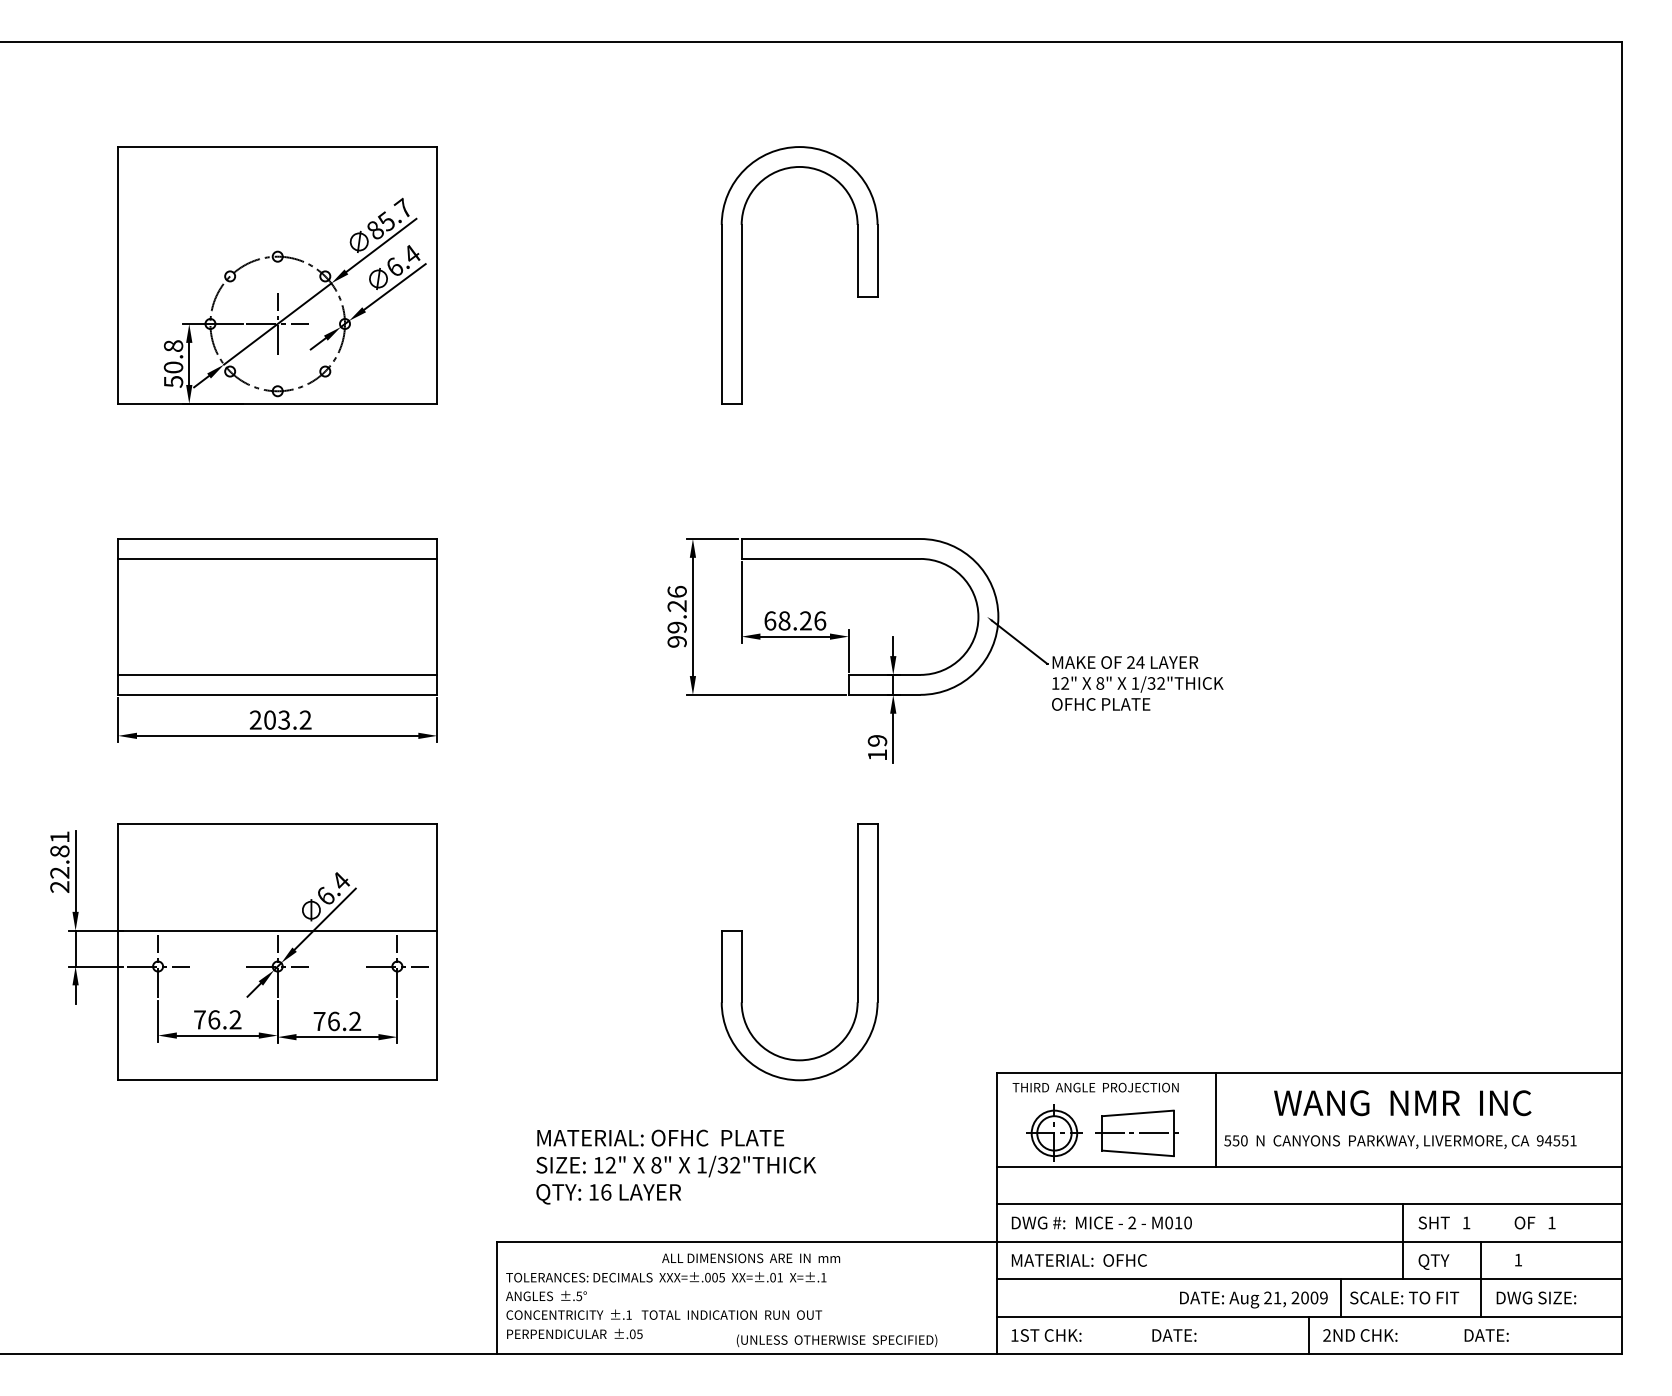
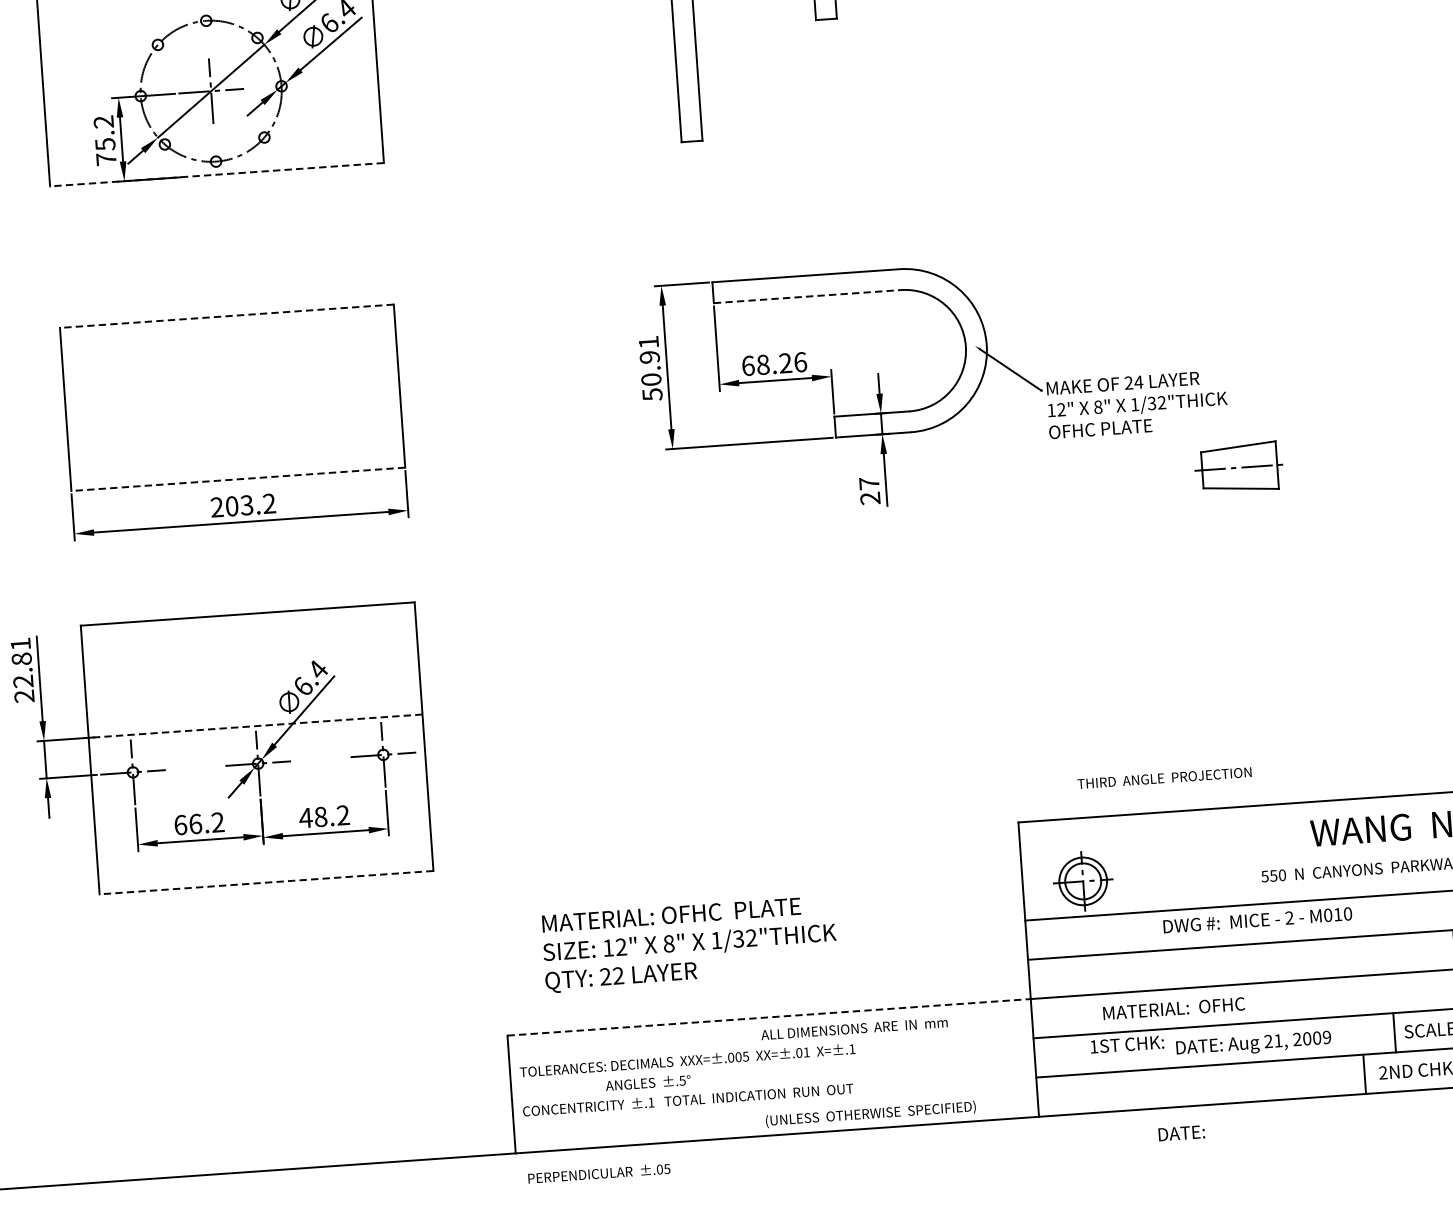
text: (173, 363) -> (104, 140), 50.8 -> 75.2
line: (277, 403) -> (216, 174), solid -> dashed
line: (277, 539) -> (226, 316), solid -> dashed
line: (277, 558) -> (228, 336), removed
line: (831, 558) -> (807, 296), solid -> dashed
text: (676, 616) -> (649, 368), 99.26 -> 50.91
line: (277, 674) -> (236, 458), removed
line: (277, 694) -> (238, 478), solid -> dashed
text: (877, 747) -> (869, 490), 19 -> 27
line: (277, 930) -> (255, 725), solid -> dashed
part: (742, 952) -> (743, 714), removed
text: (199, 1019) -> (180, 824), 76.2 -> 66.2
text: (326, 1020) -> (313, 816), 76.2 -> 48.2
line: (277, 1080) -> (266, 882), solid -> dashed
text: (1095, 1087) -> (1164, 778), moved
line: (1215, 1119) -> (1250, 855), removed
part: (1136, 1132) -> (1238, 466), moved
text: (599, 1192) -> (611, 976), 16 -> 22
text: (1101, 1222) -> (1257, 919), moved
line: (747, 1241) -> (769, 1016), solid -> dashed
text: (751, 1258) -> (854, 1028), moved
text: (1078, 1260) -> (1173, 1008), moved
text: (546, 1295) -> (648, 1082), moved
text: (1253, 1299) -> (1253, 1044), moved
text: (574, 1333) -> (598, 1173), moved
text: (1046, 1335) -> (1127, 1044), moved
text: (1174, 1335) -> (1181, 1133), moved

